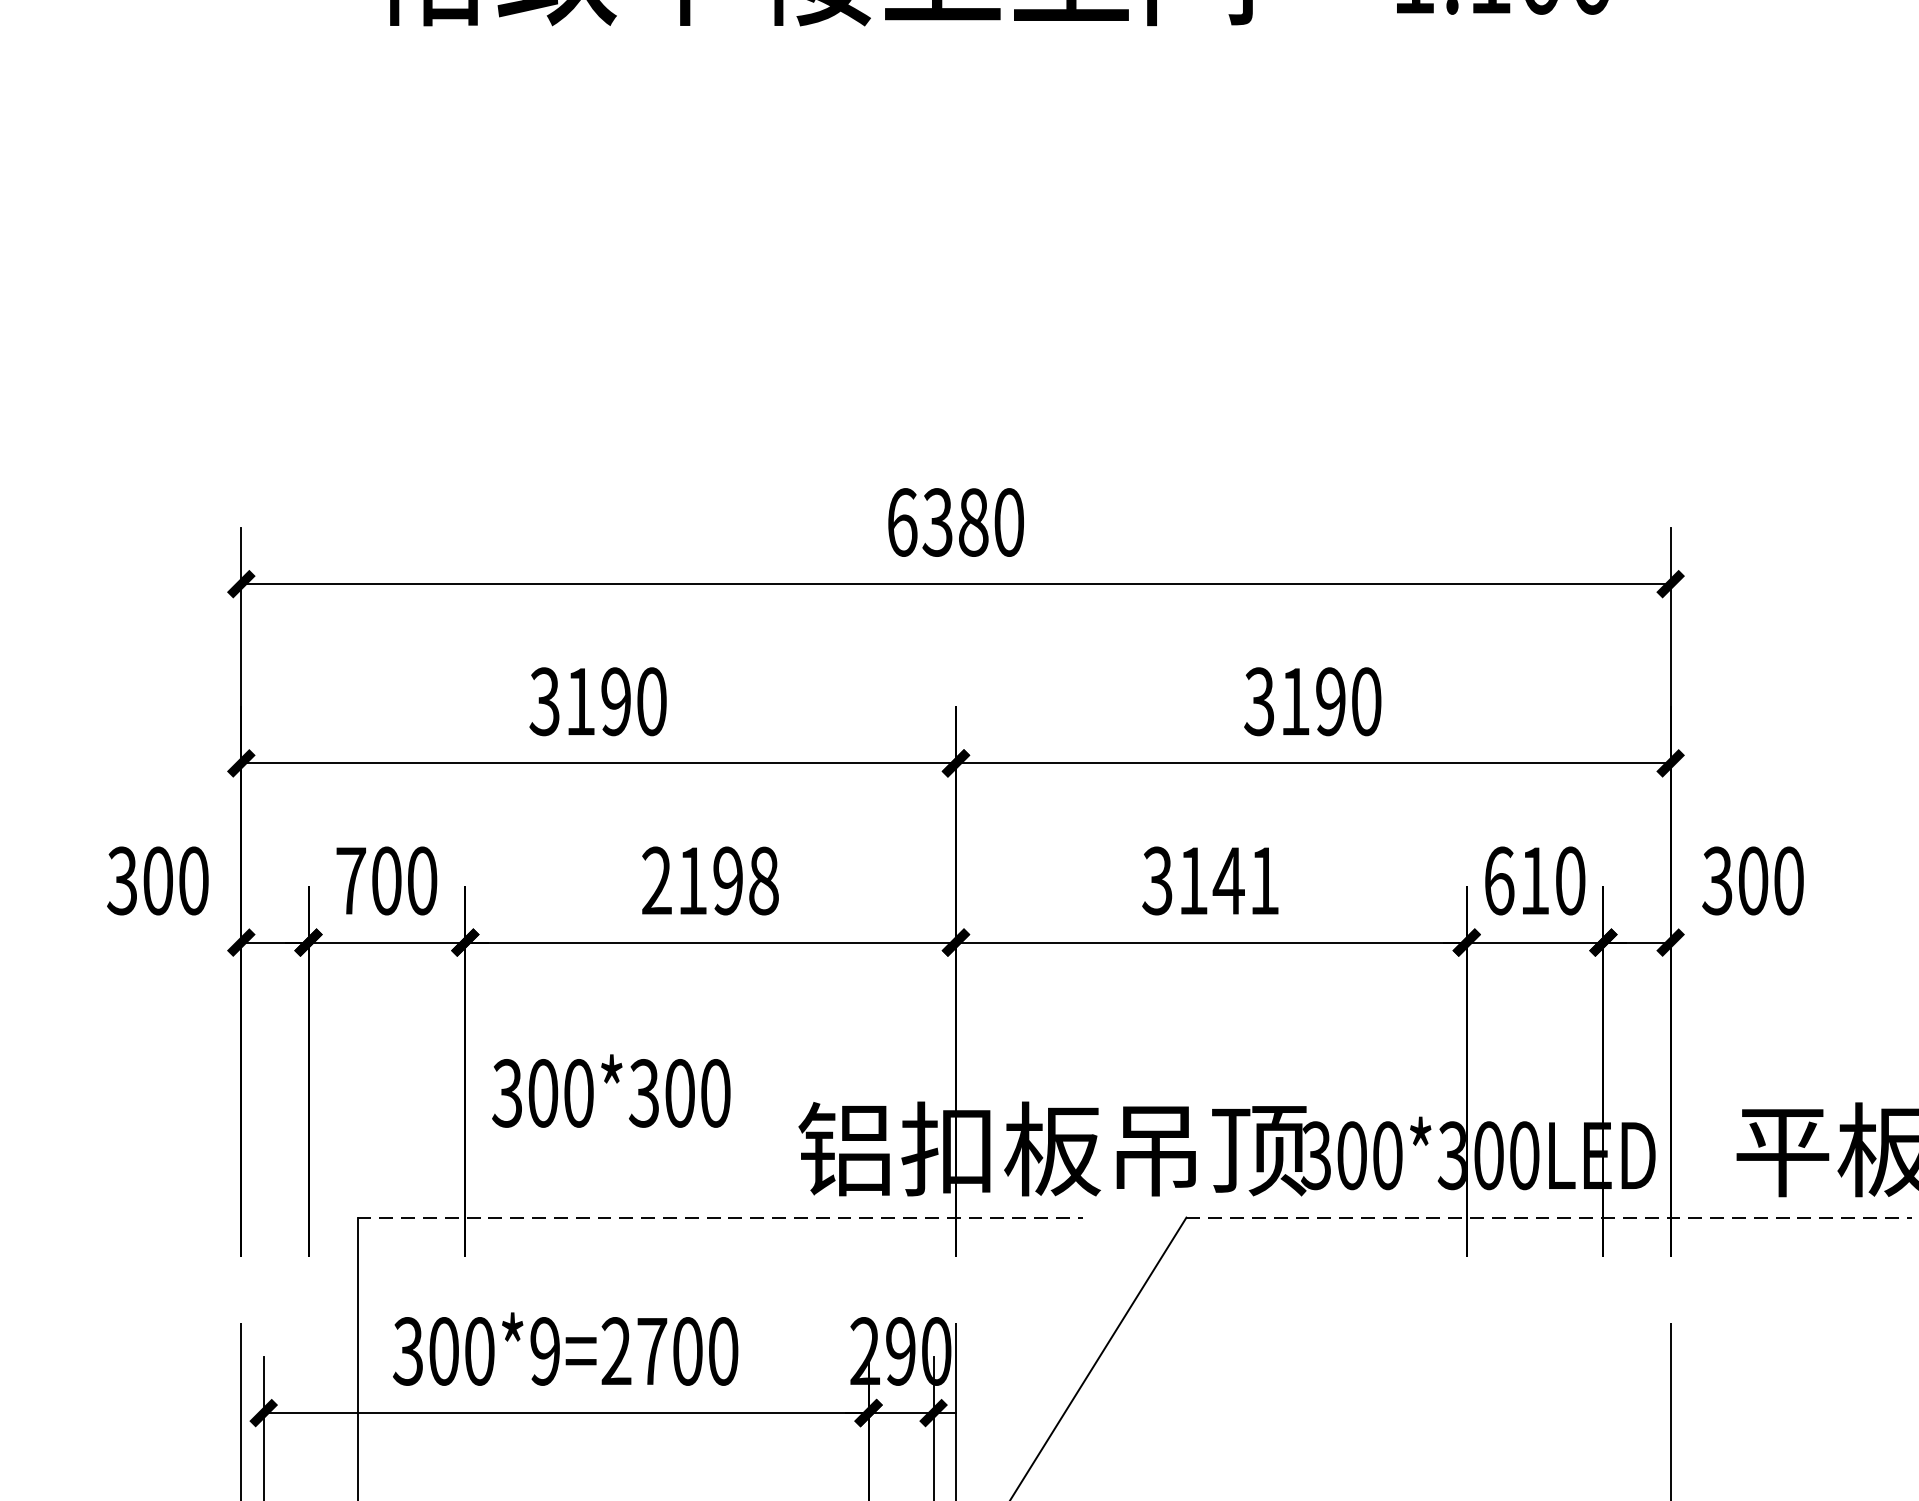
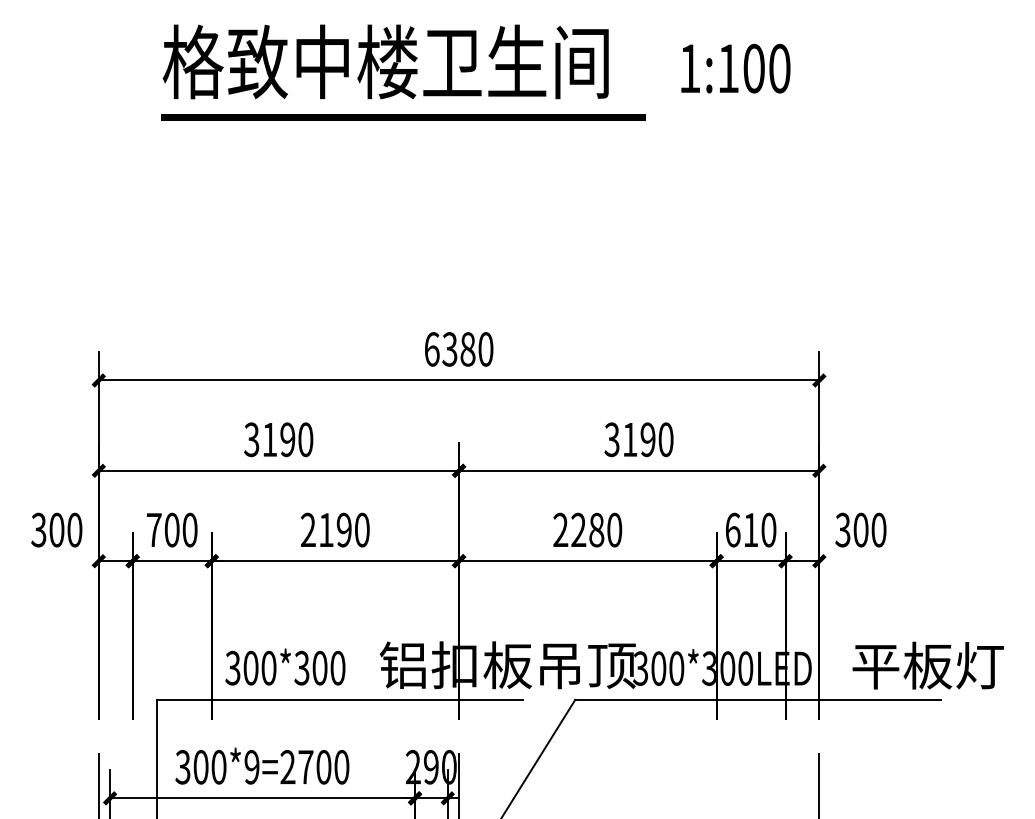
line: (845, 62) -> (403, 117), added
text: (1210, 879) -> (587, 529), 3141 -> 2280
text: (762, 881) -> (361, 530), 2198 -> 2190
text: (611, 1090) -> (285, 666), moved
line: (720, 1216) -> (340, 699), dashed -> solid
line: (1549, 1216) -> (758, 699), dashed -> solid

